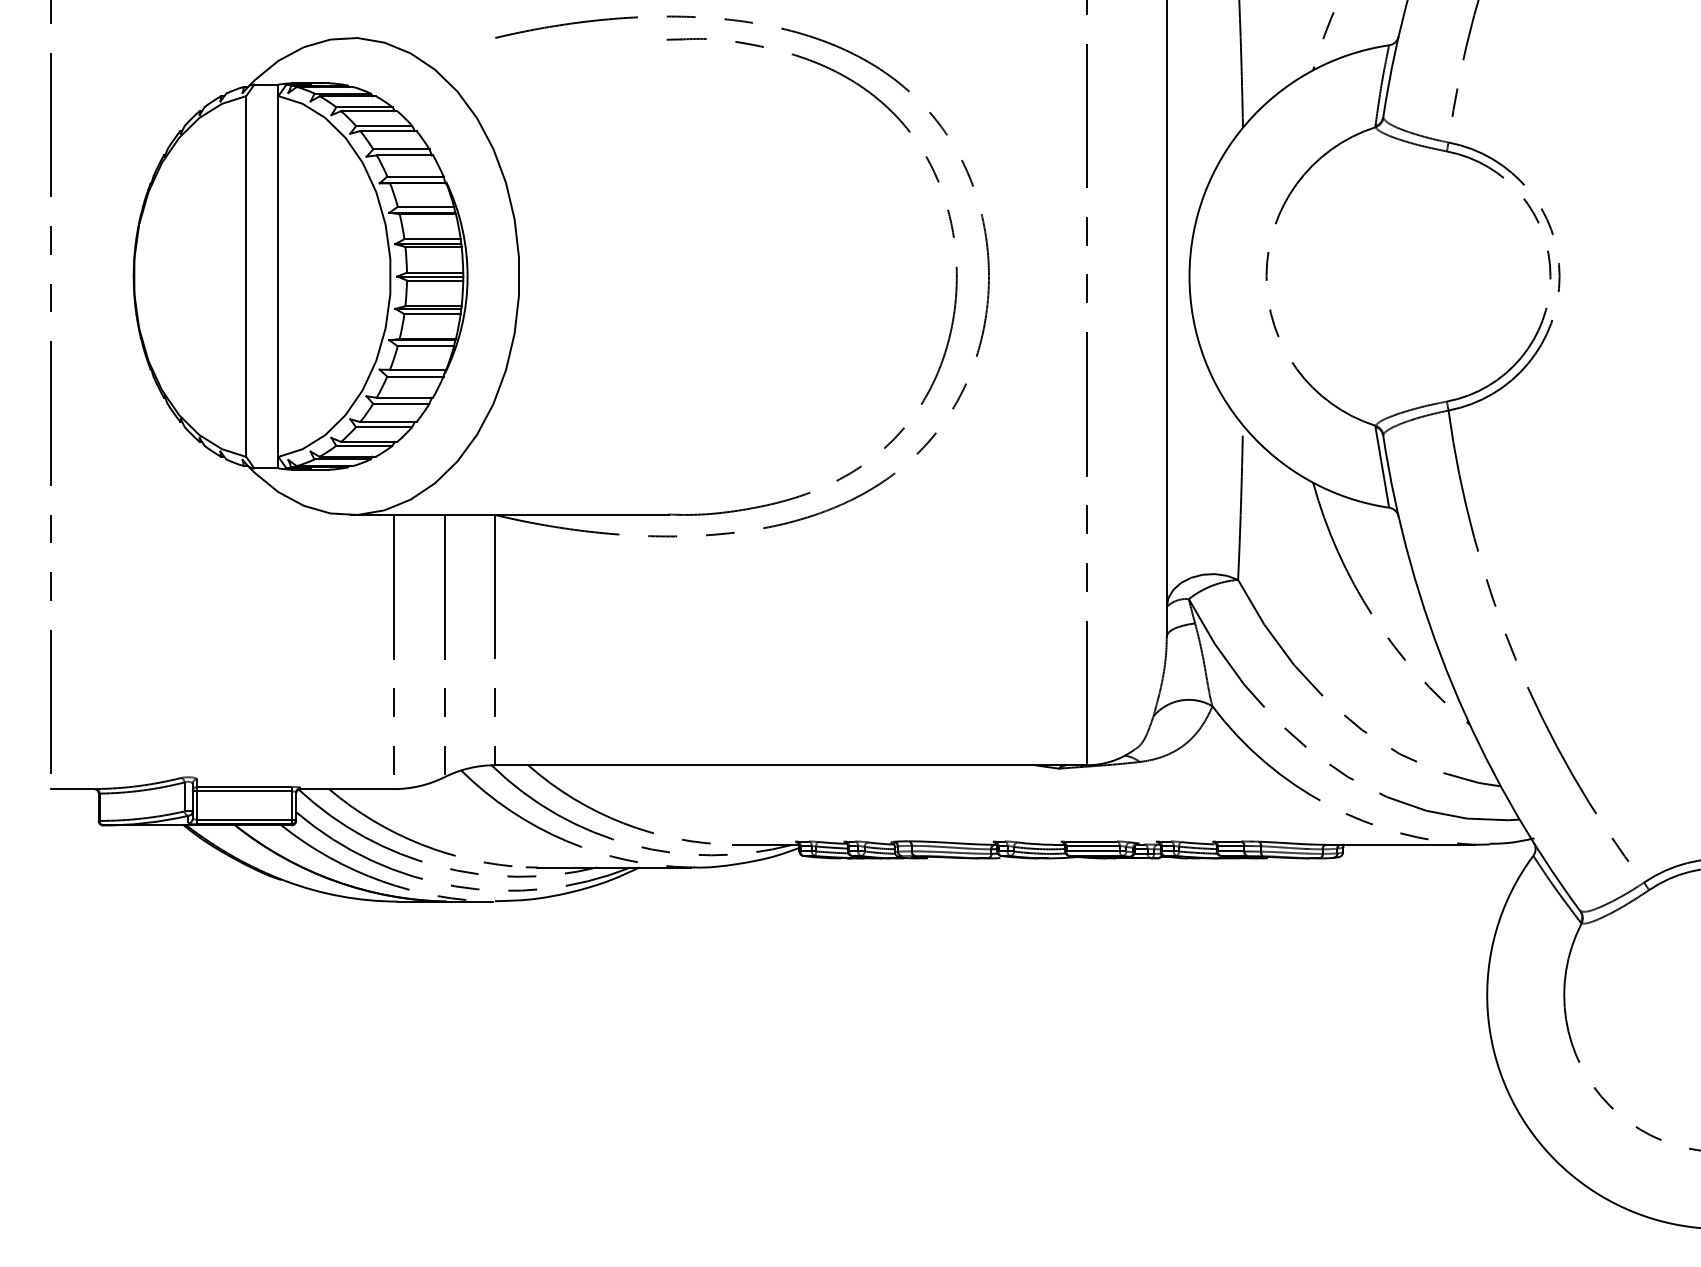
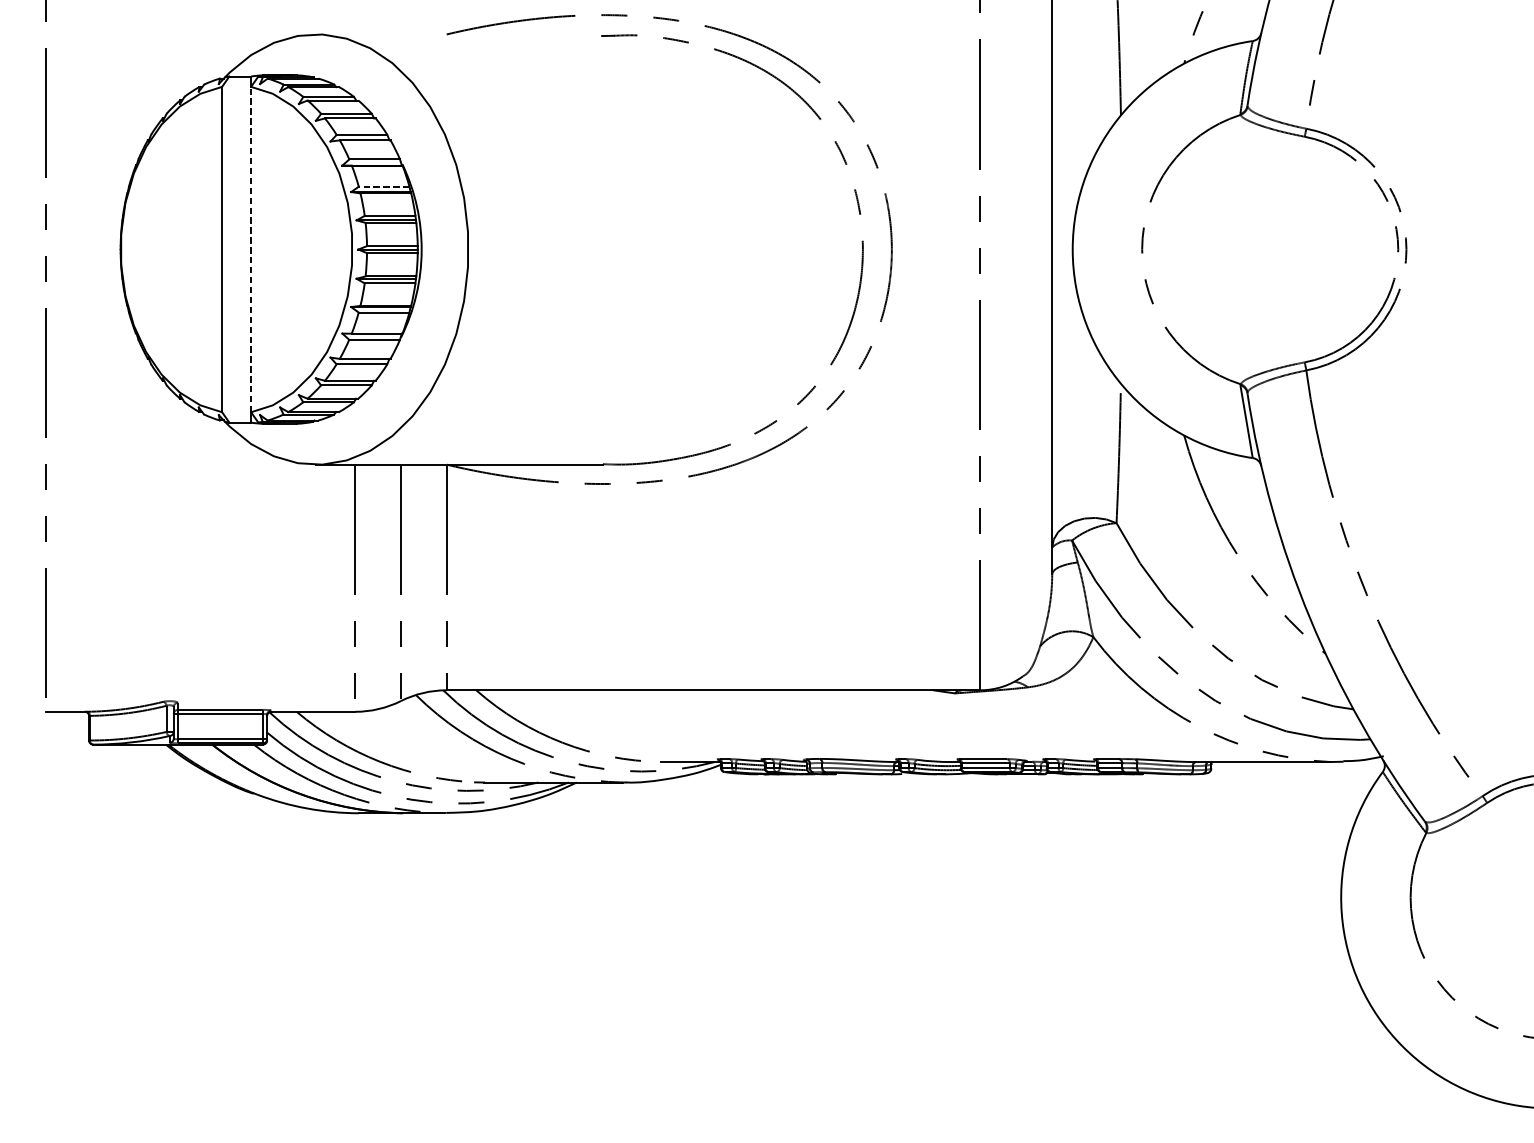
line: (425, 206) -> (383, 186), solid -> dashed
line: (278, 276) -> (251, 249), solid -> dashed

